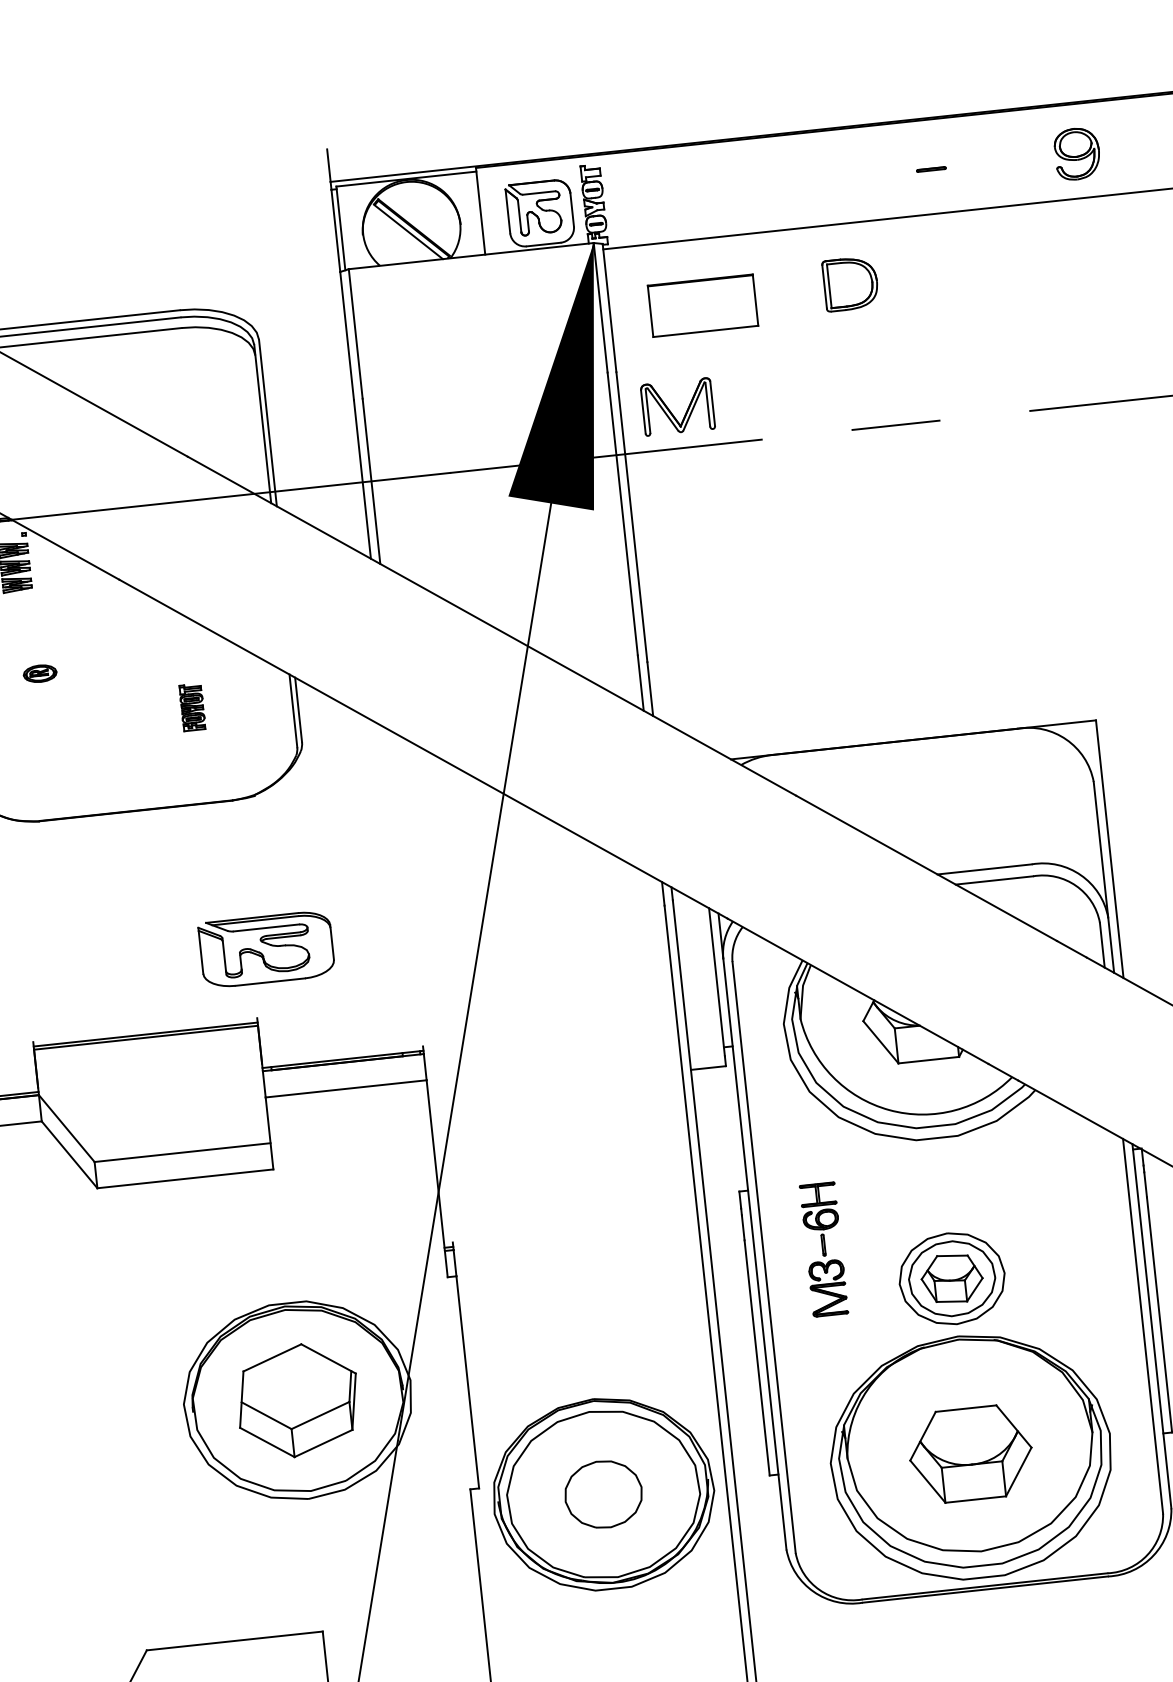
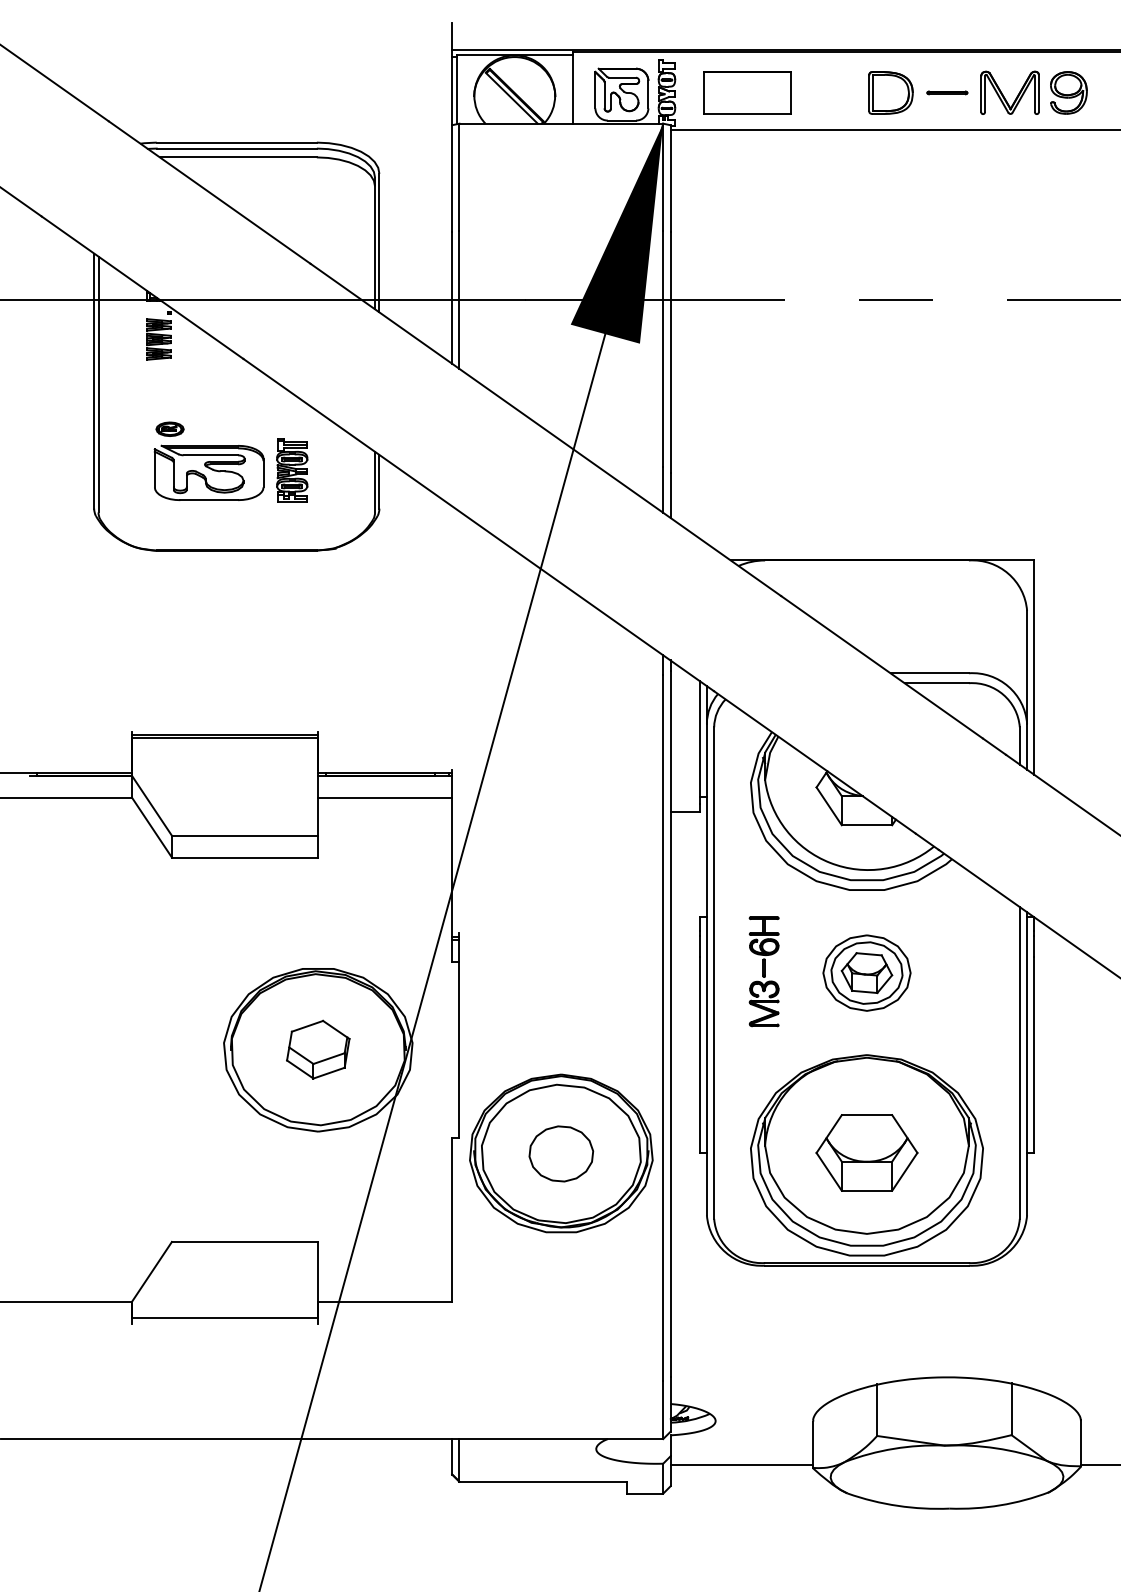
part: (931, 169) -> (947, 92), size x1.67
part: (850, 283) -> (890, 92), moved
part: (702, 305) -> (747, 92), moved
part: (670, 409) -> (1003, 94), moved
part: (192, 707) -> (292, 470), size x1.67
part: (265, 948) -> (208, 472), moved
part: (951, 1278) -> (866, 972), moved
part: (298, 1400) -> (318, 1049), size x0.62

